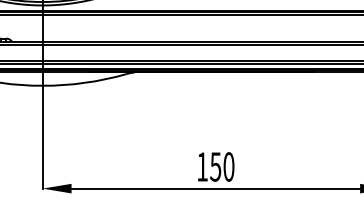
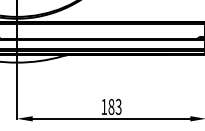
text: (221, 166) -> (114, 106), 150 -> 183

